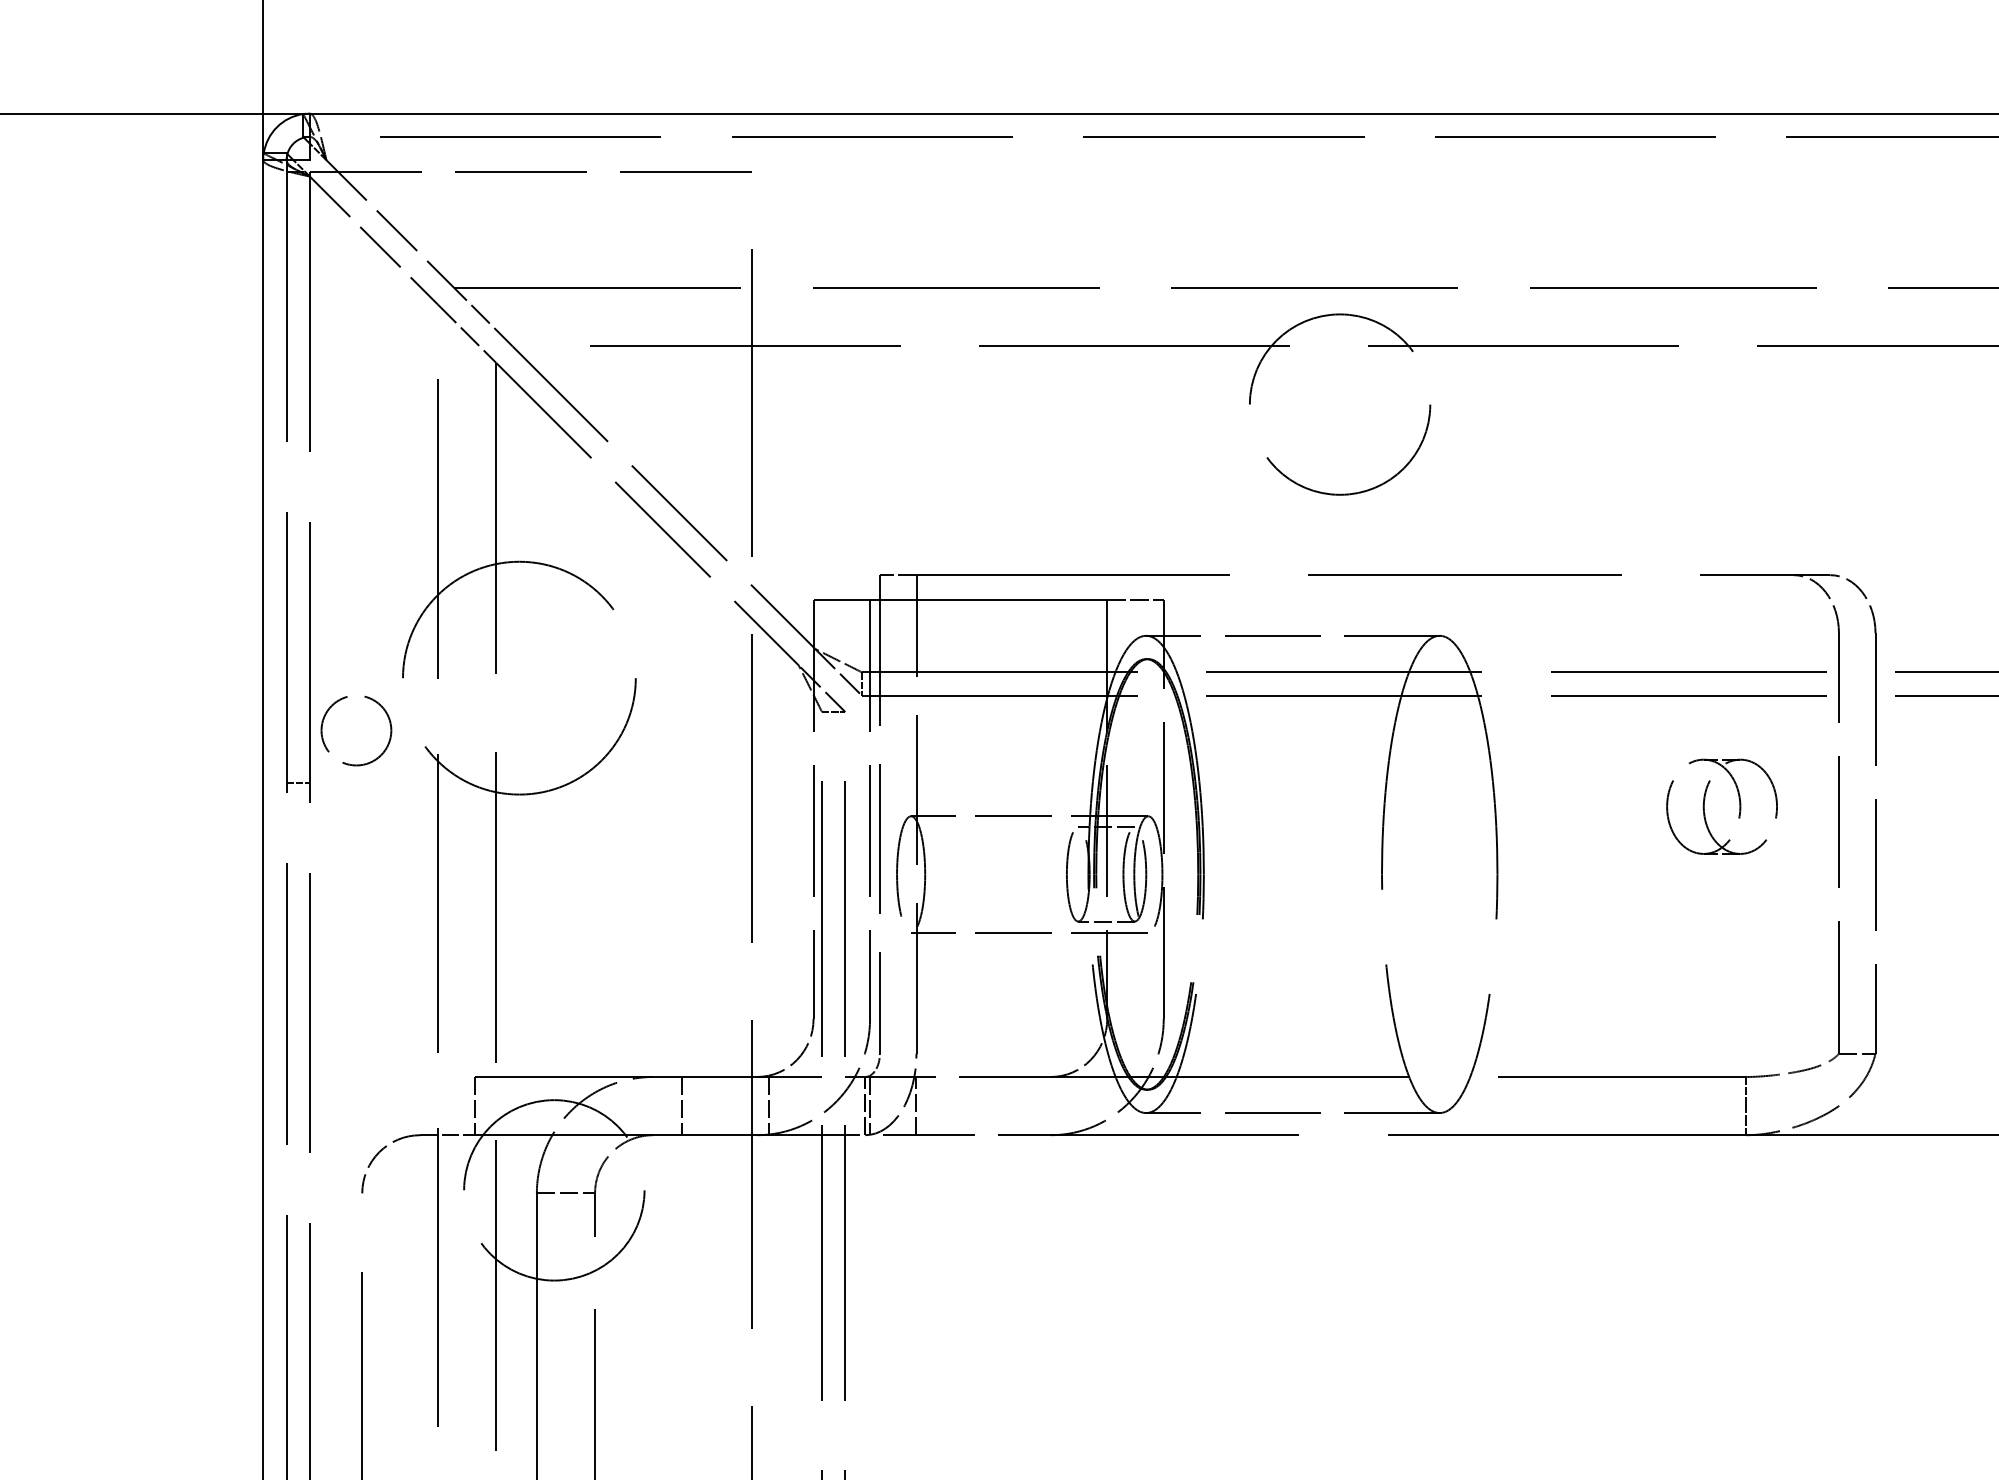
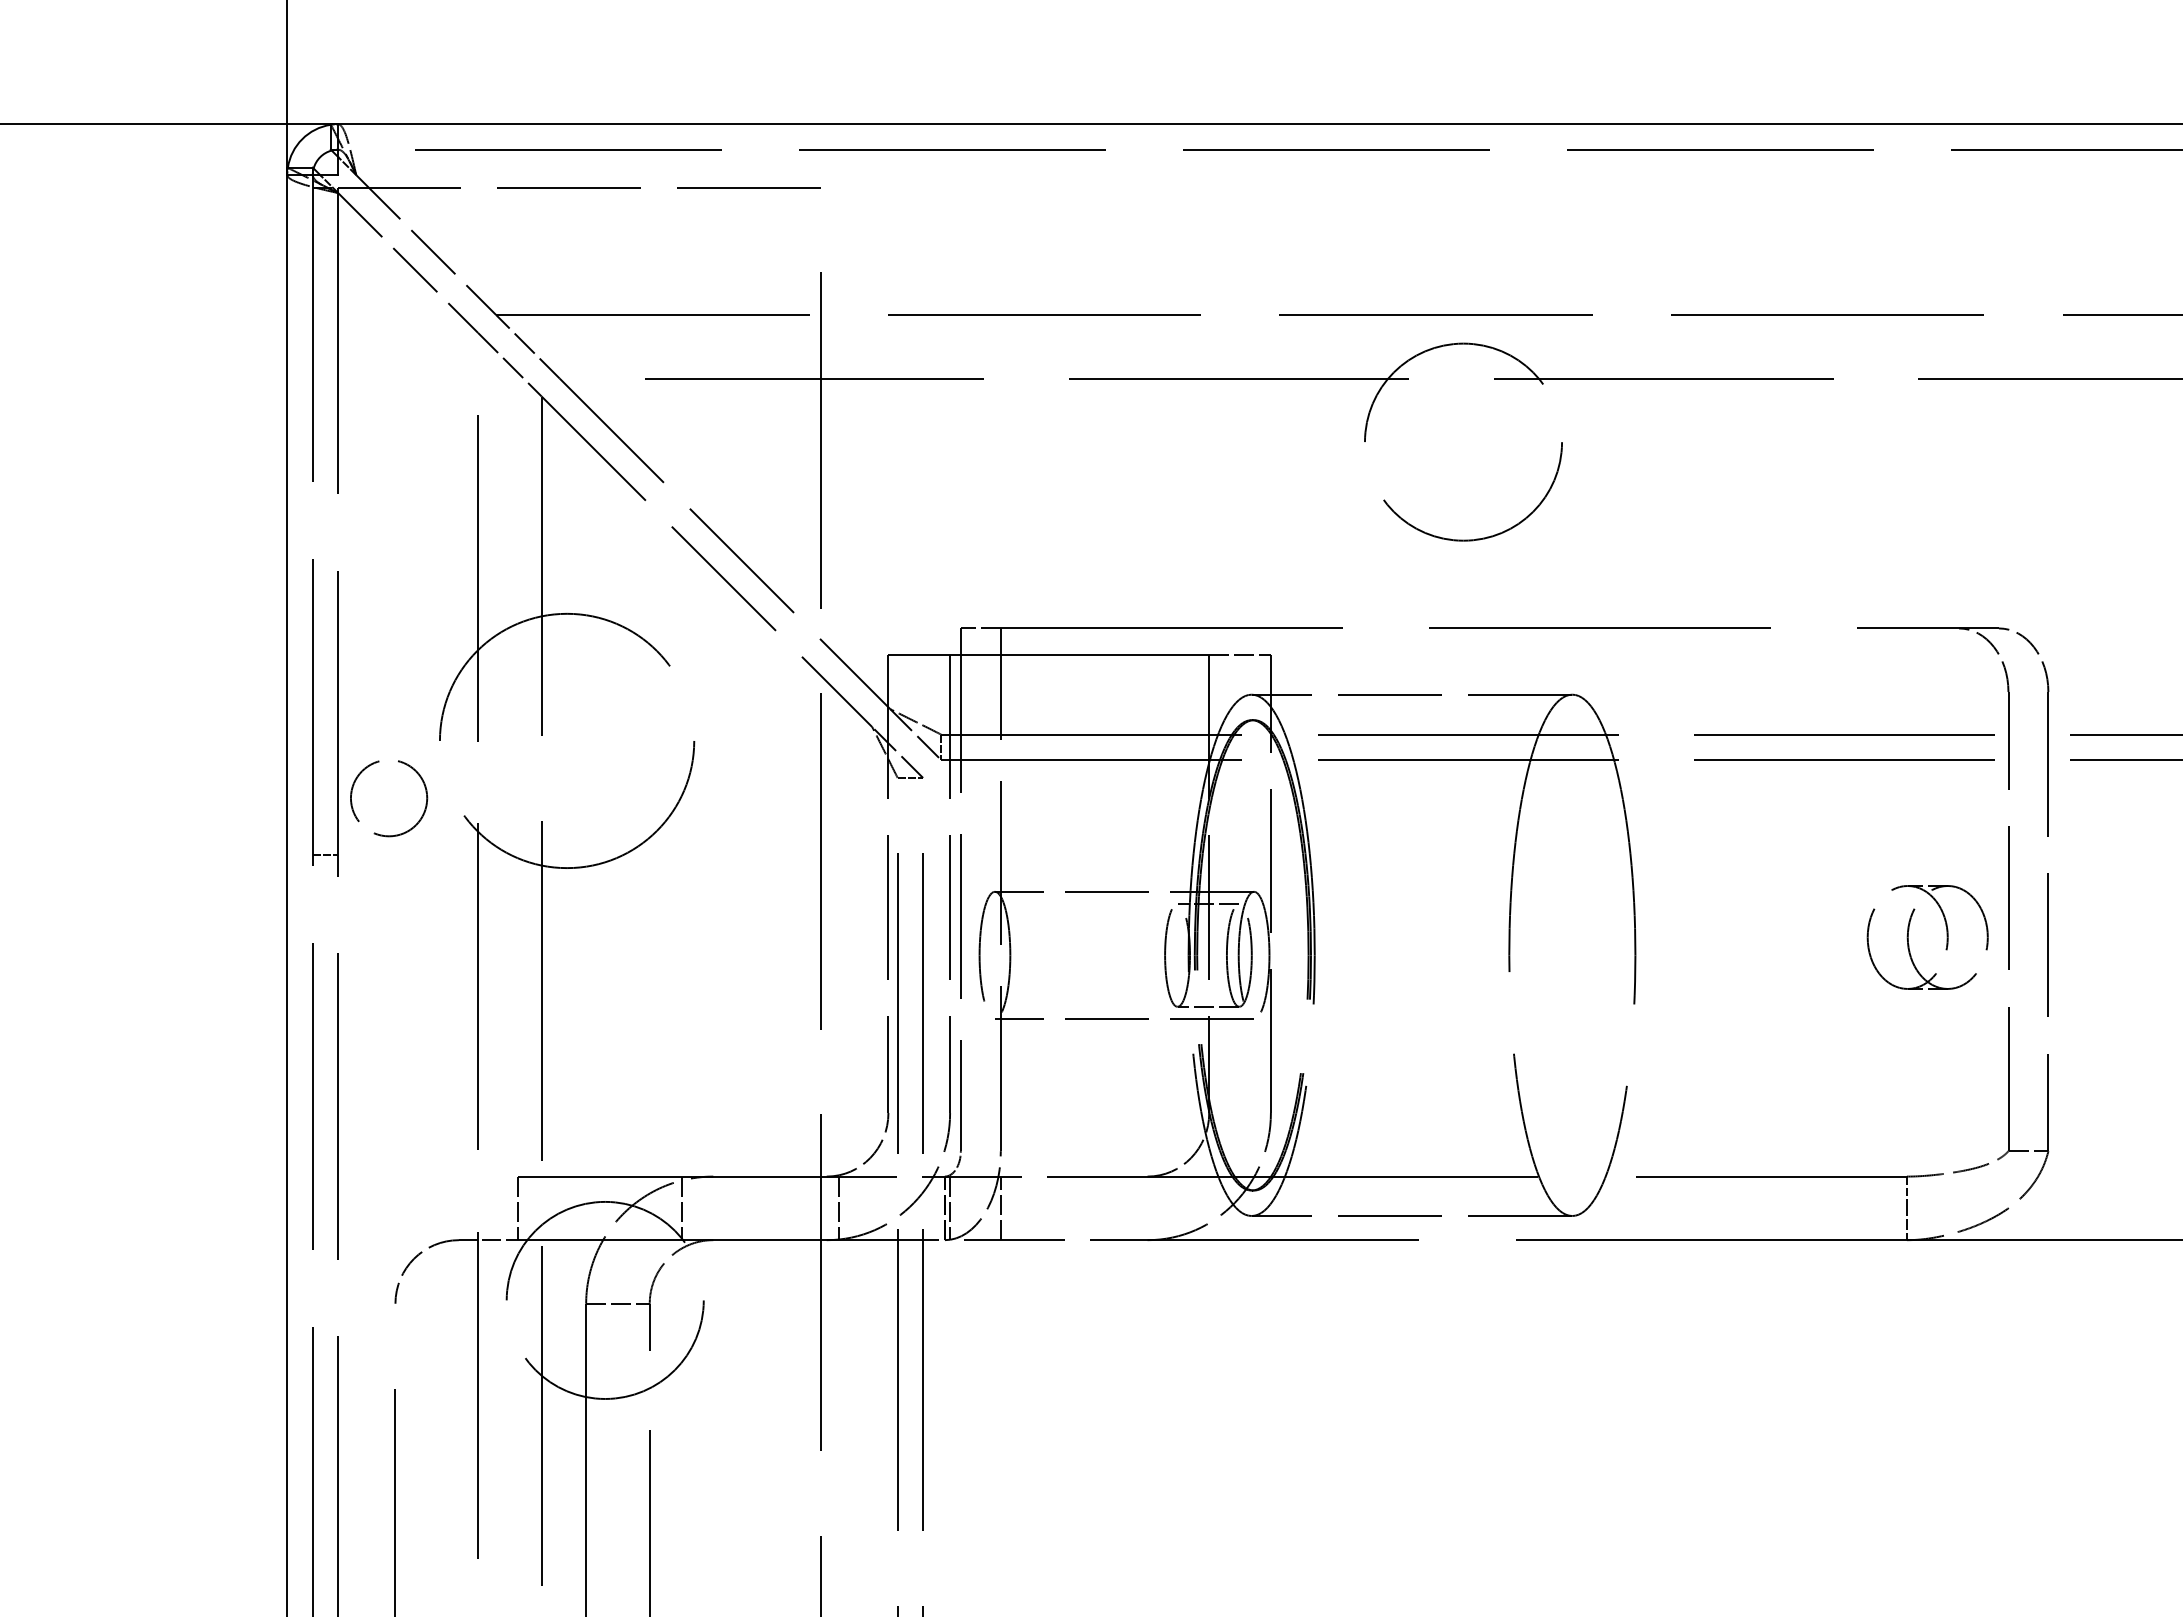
part: (1704, 806) -> (1908, 937), moved
line: (682, 1106) -> (682, 1208), moved

